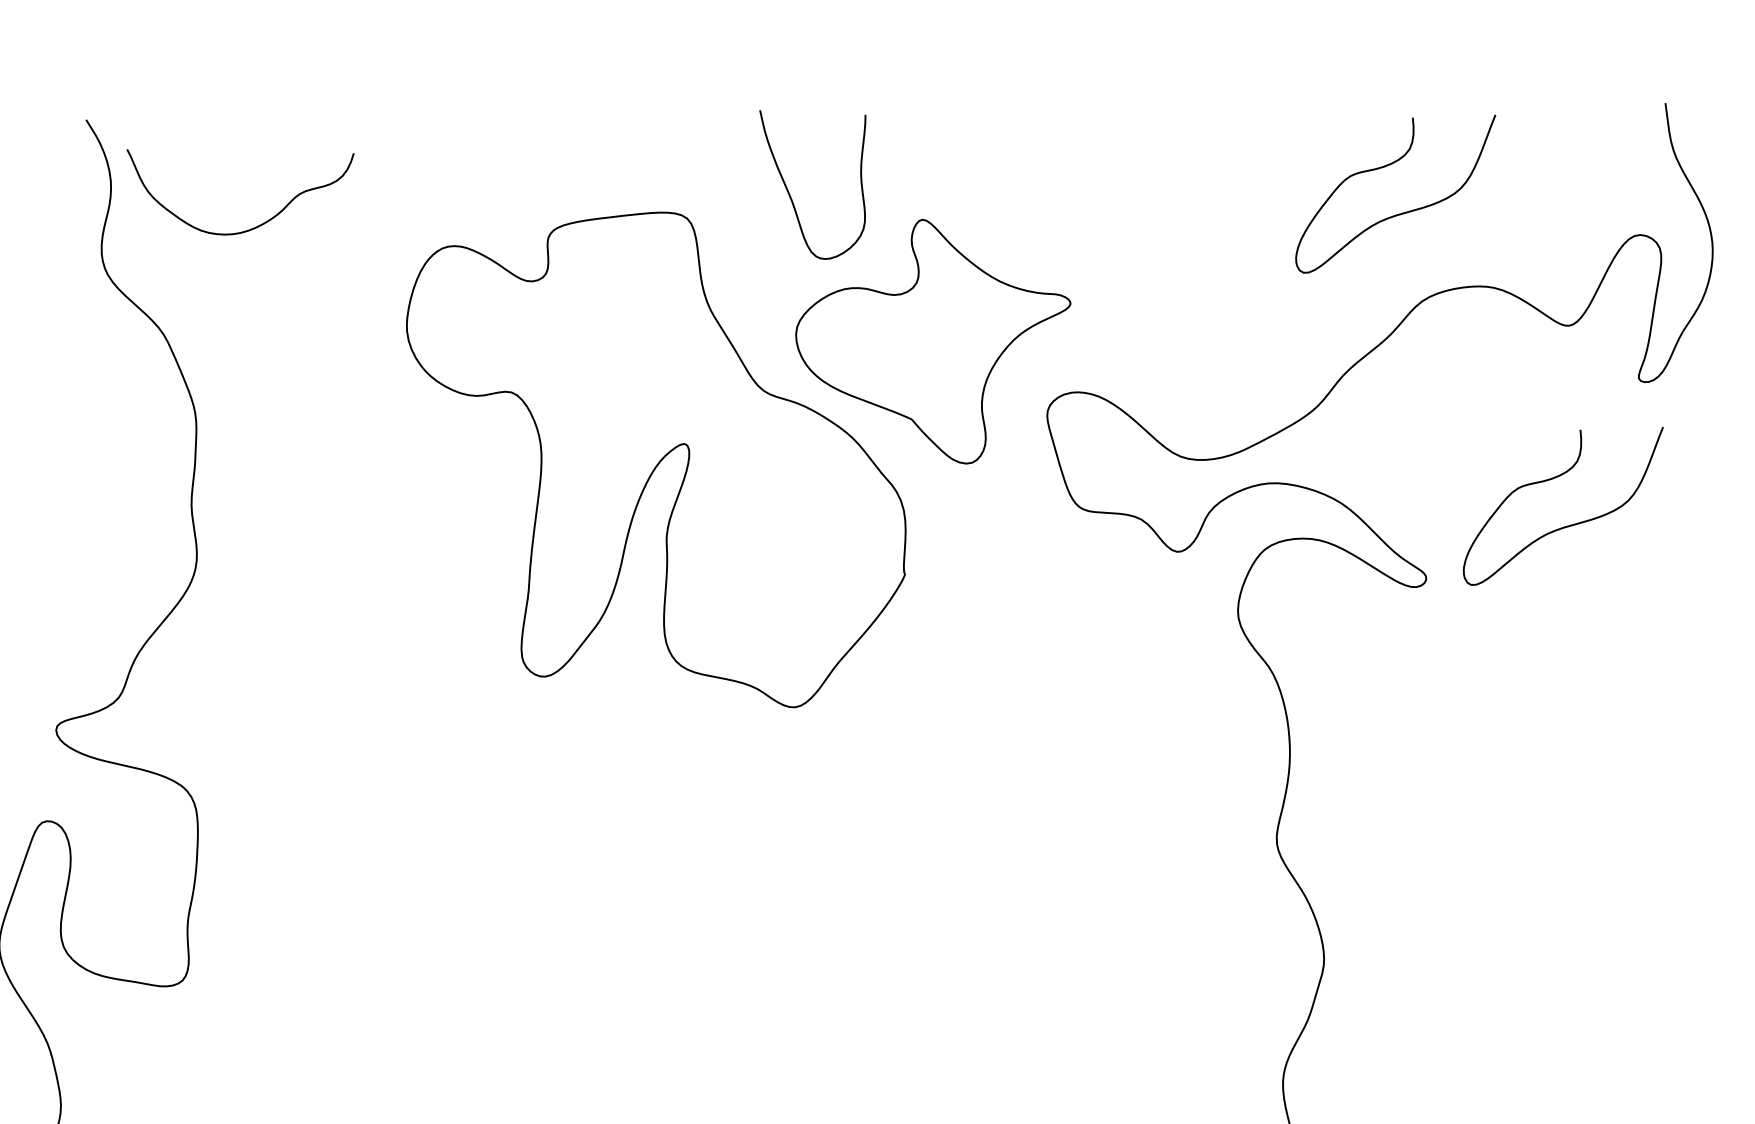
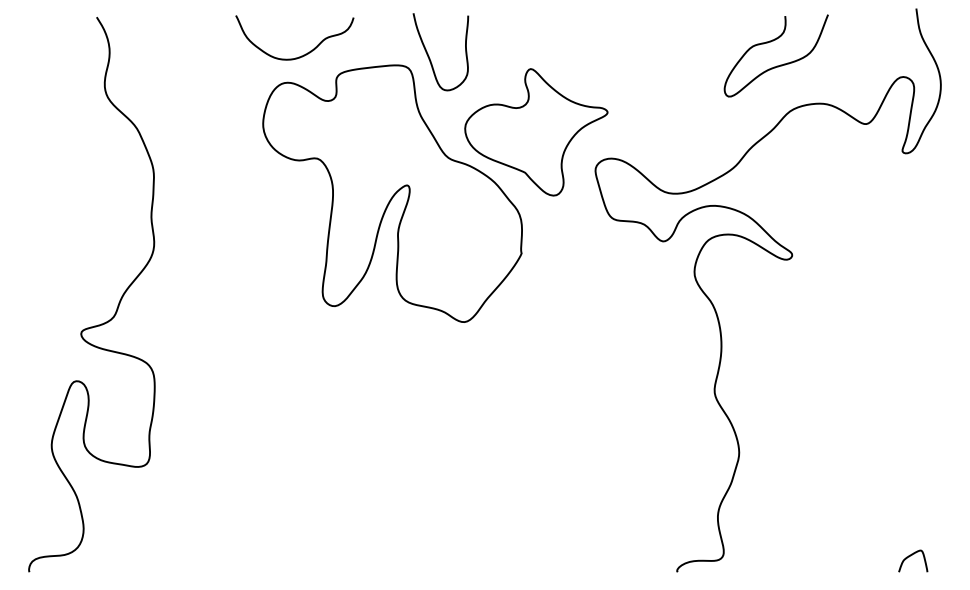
curve: (792, 197) -> (430, 58), moved
curve: (257, 224) -> (303, 54), moved
curve: (1565, 525) -> (864, 227), removed

